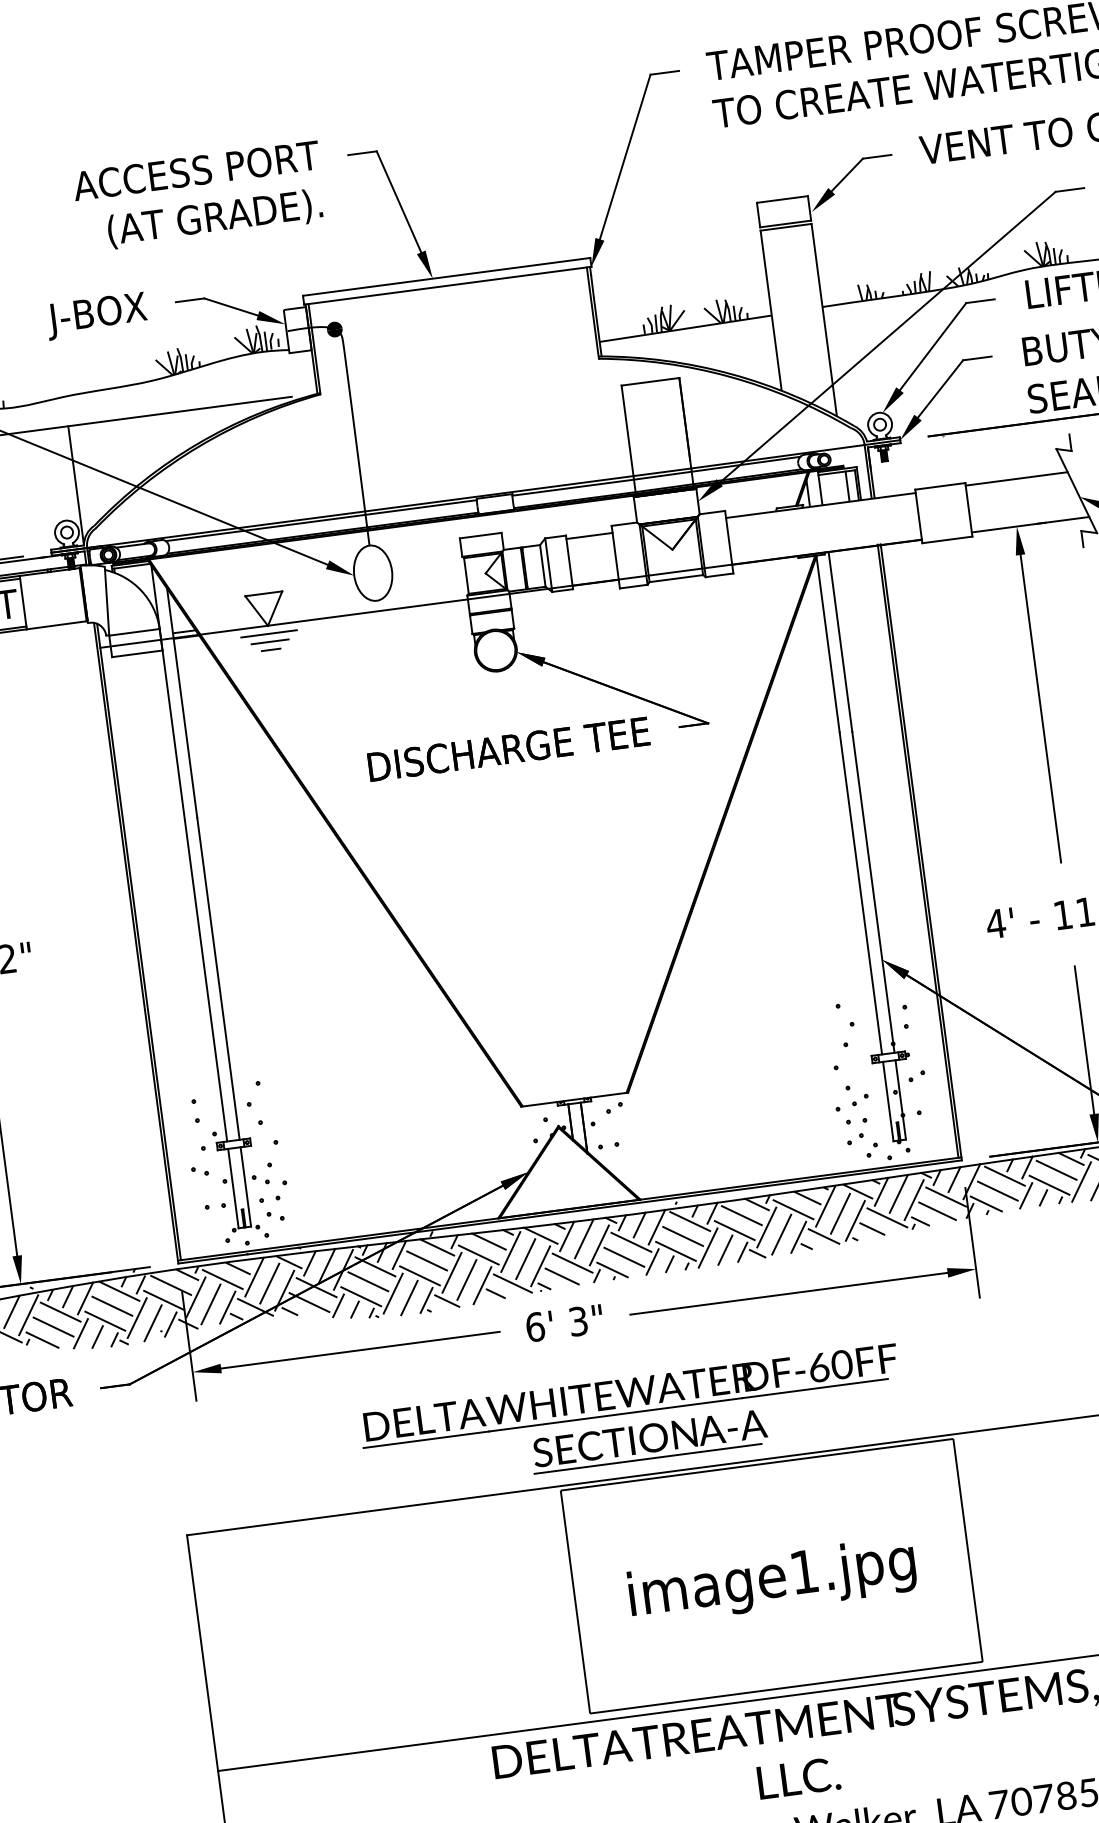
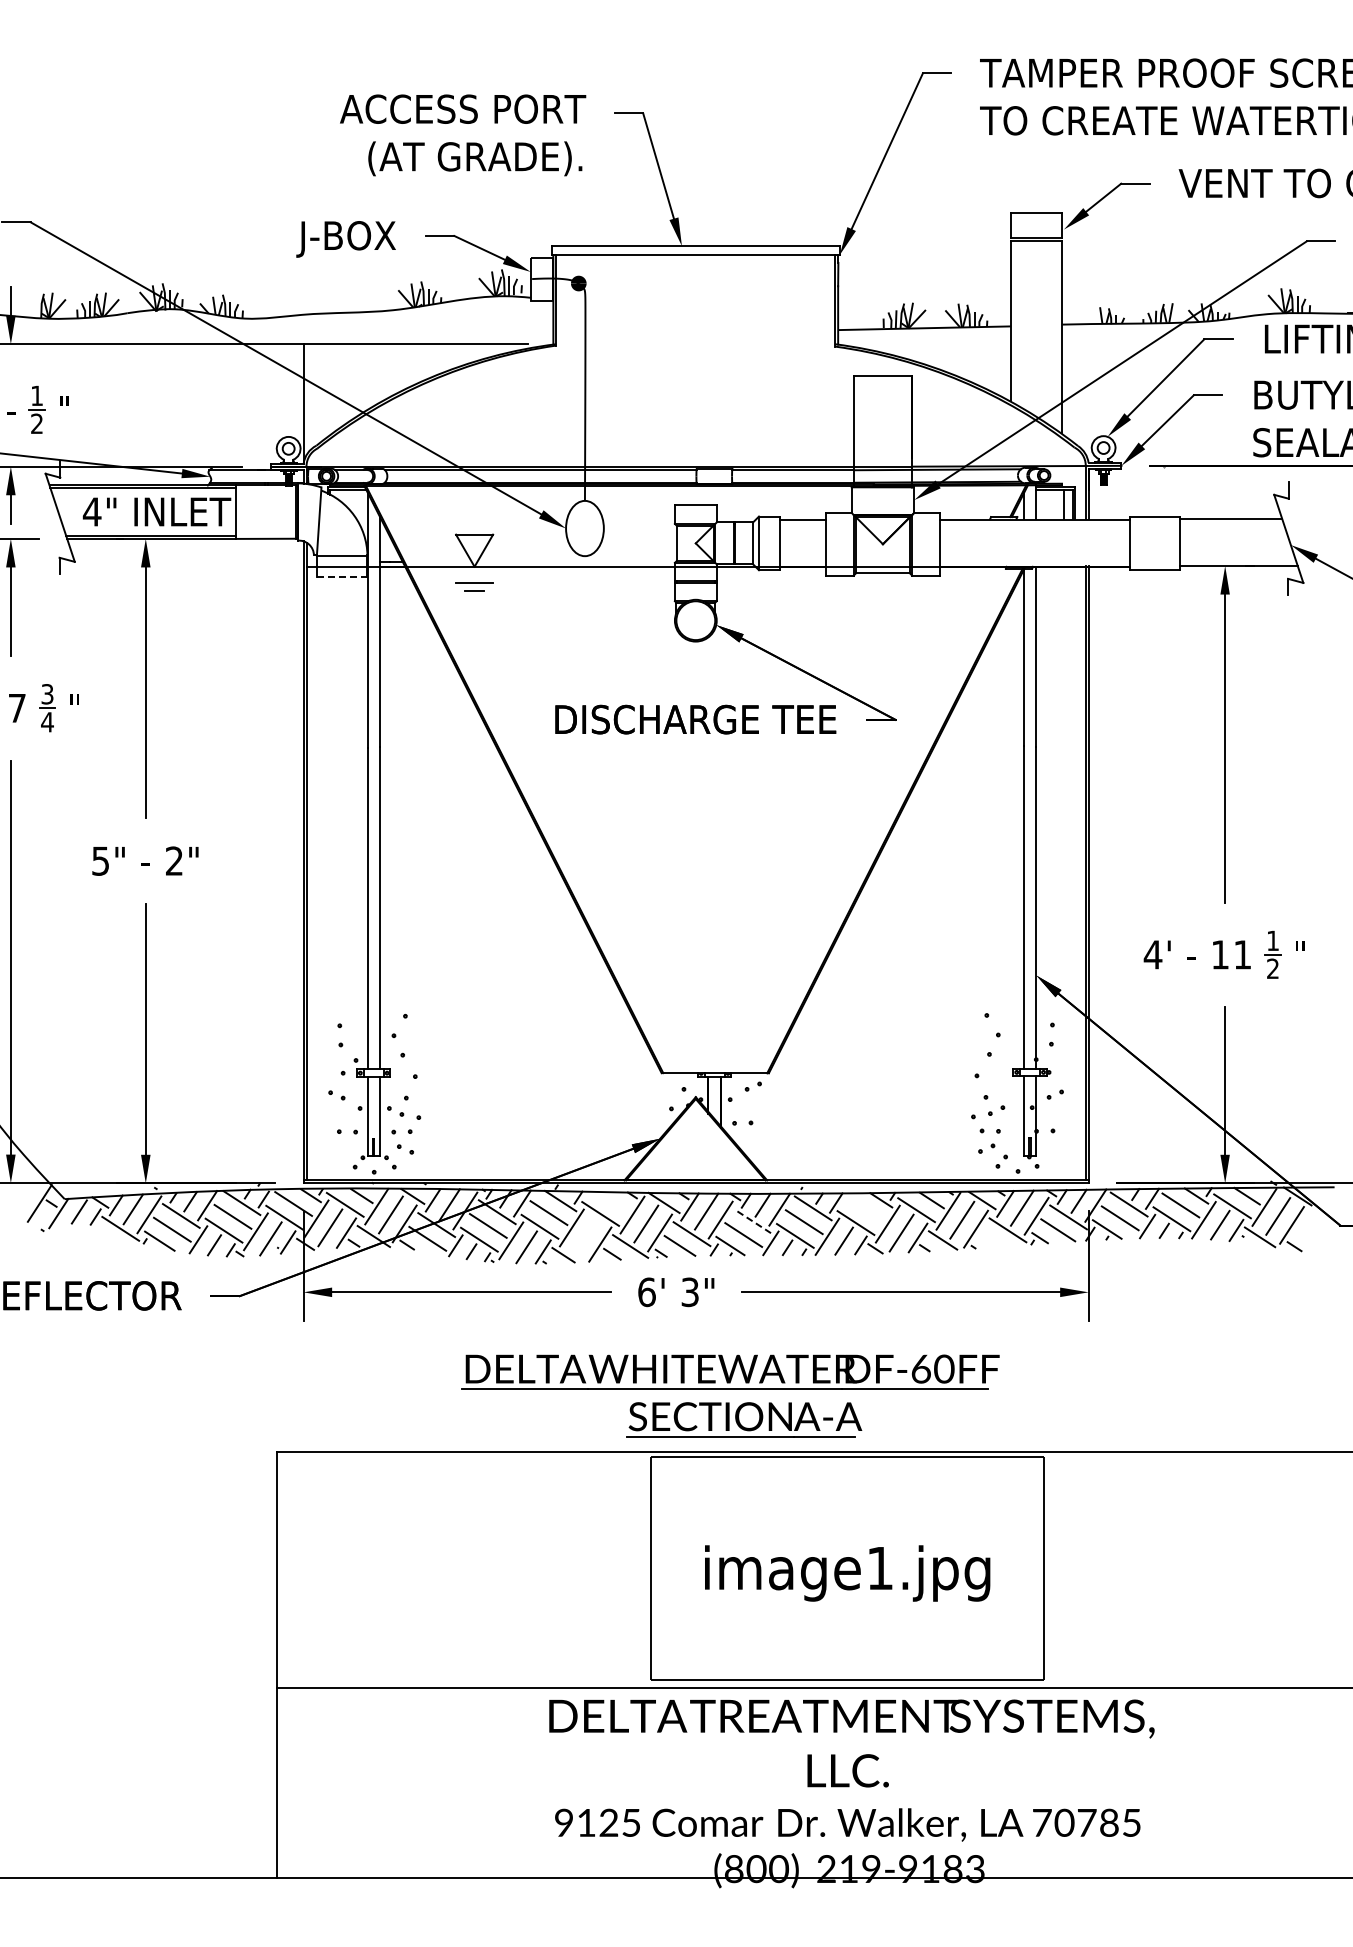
line: (268, 633) -> (474, 574), removed
line: (137, 653) -> (342, 577), solid -> dashed
line: (741, 1215) -> (864, 1209), removed
line: (872, 1229) -> (991, 1239), removed
line: (488, 1241) -> (611, 1201), removed
line: (631, 1242) -> (752, 1221), solid -> dashed
line: (466, 1279) -> (585, 1236), removed

